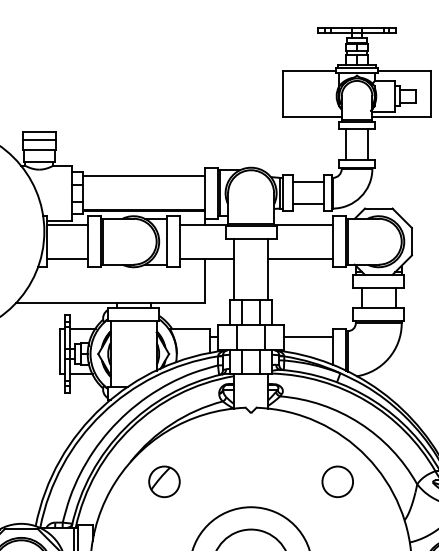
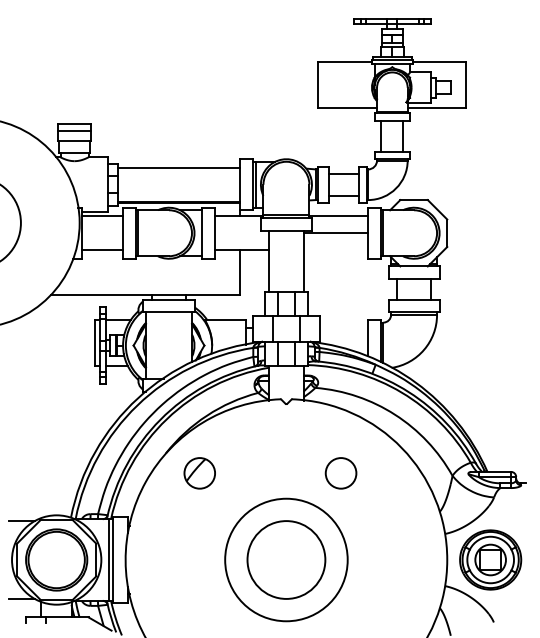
line: (300, 258) -> (335, 233), moved
line: (308, 336) -> (343, 328), removed
circle: (337, 481) -> (340, 473), moved

